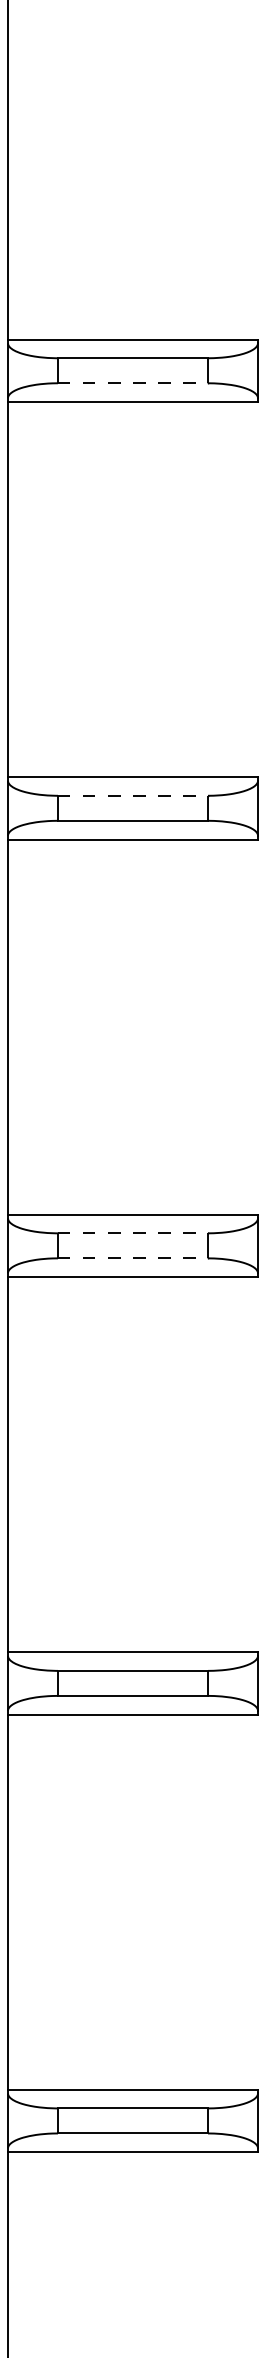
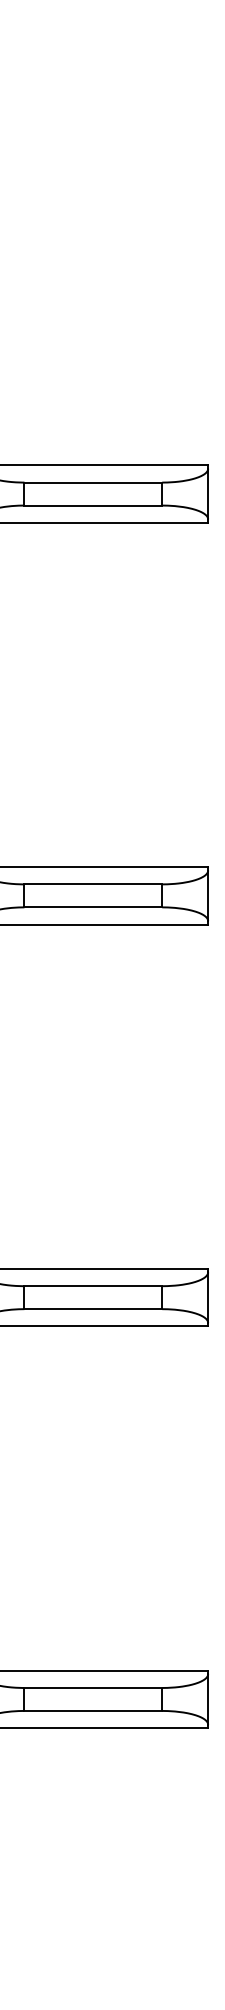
line: (133, 383) -> (93, 505), dashed -> solid
line: (133, 795) -> (93, 884), dashed -> solid
line: (133, 1233) -> (93, 1286), dashed -> solid
line: (133, 1258) -> (93, 1309), dashed -> solid

